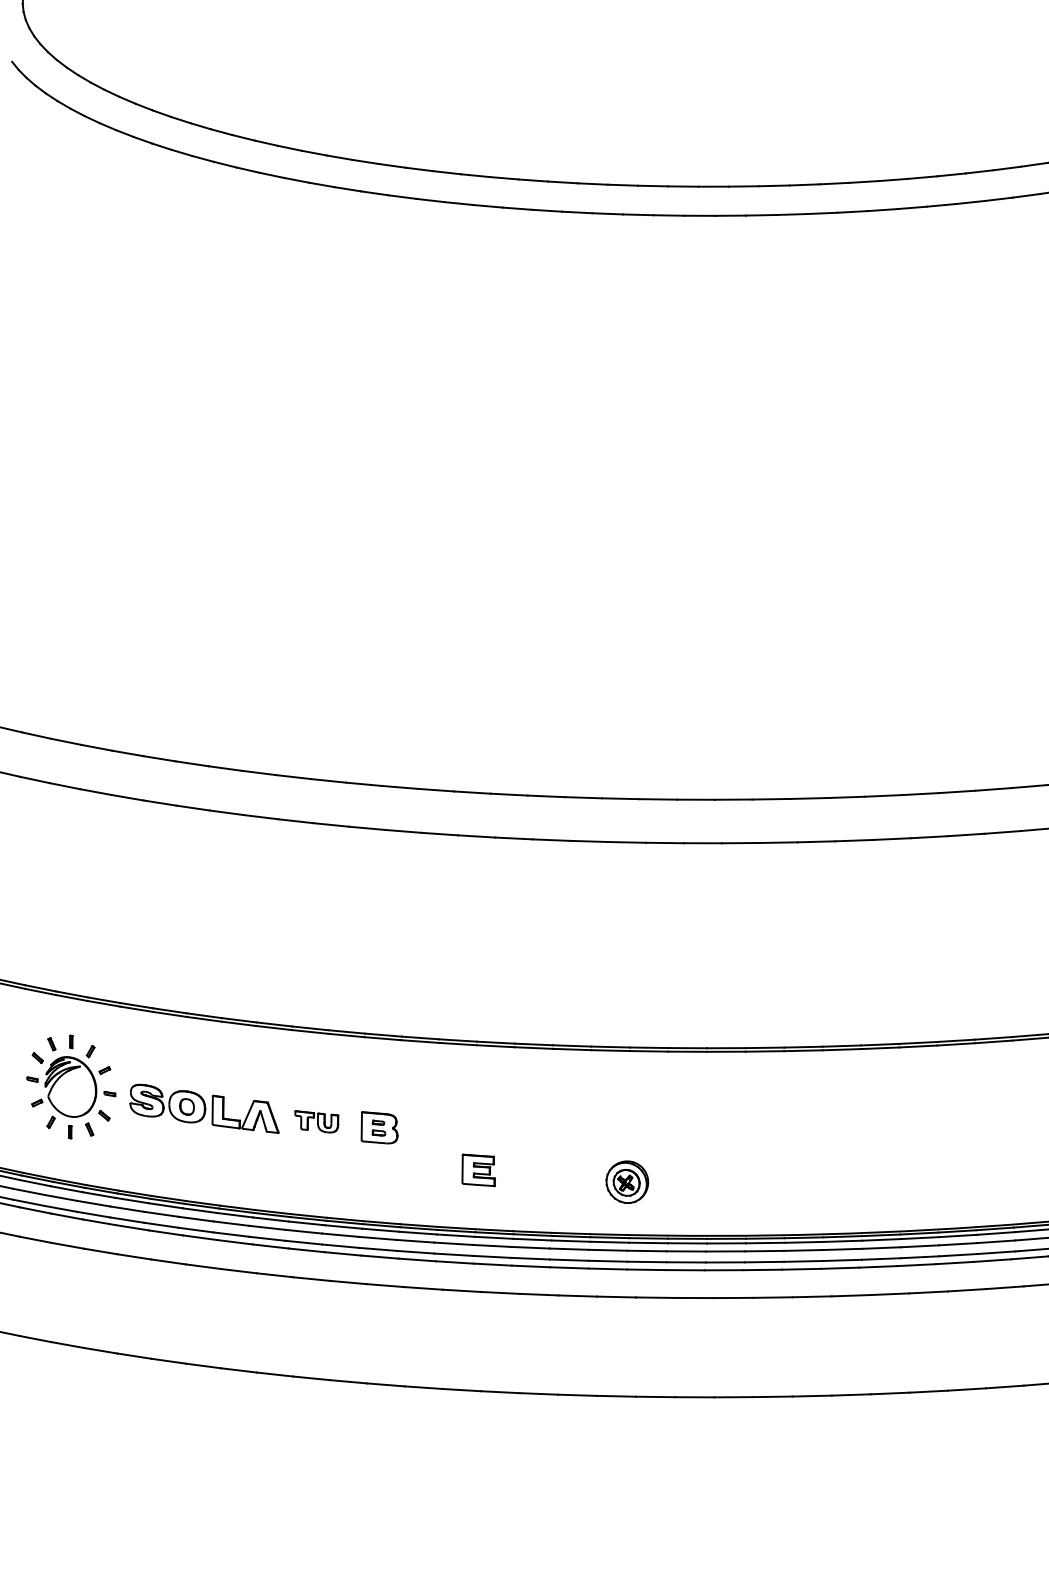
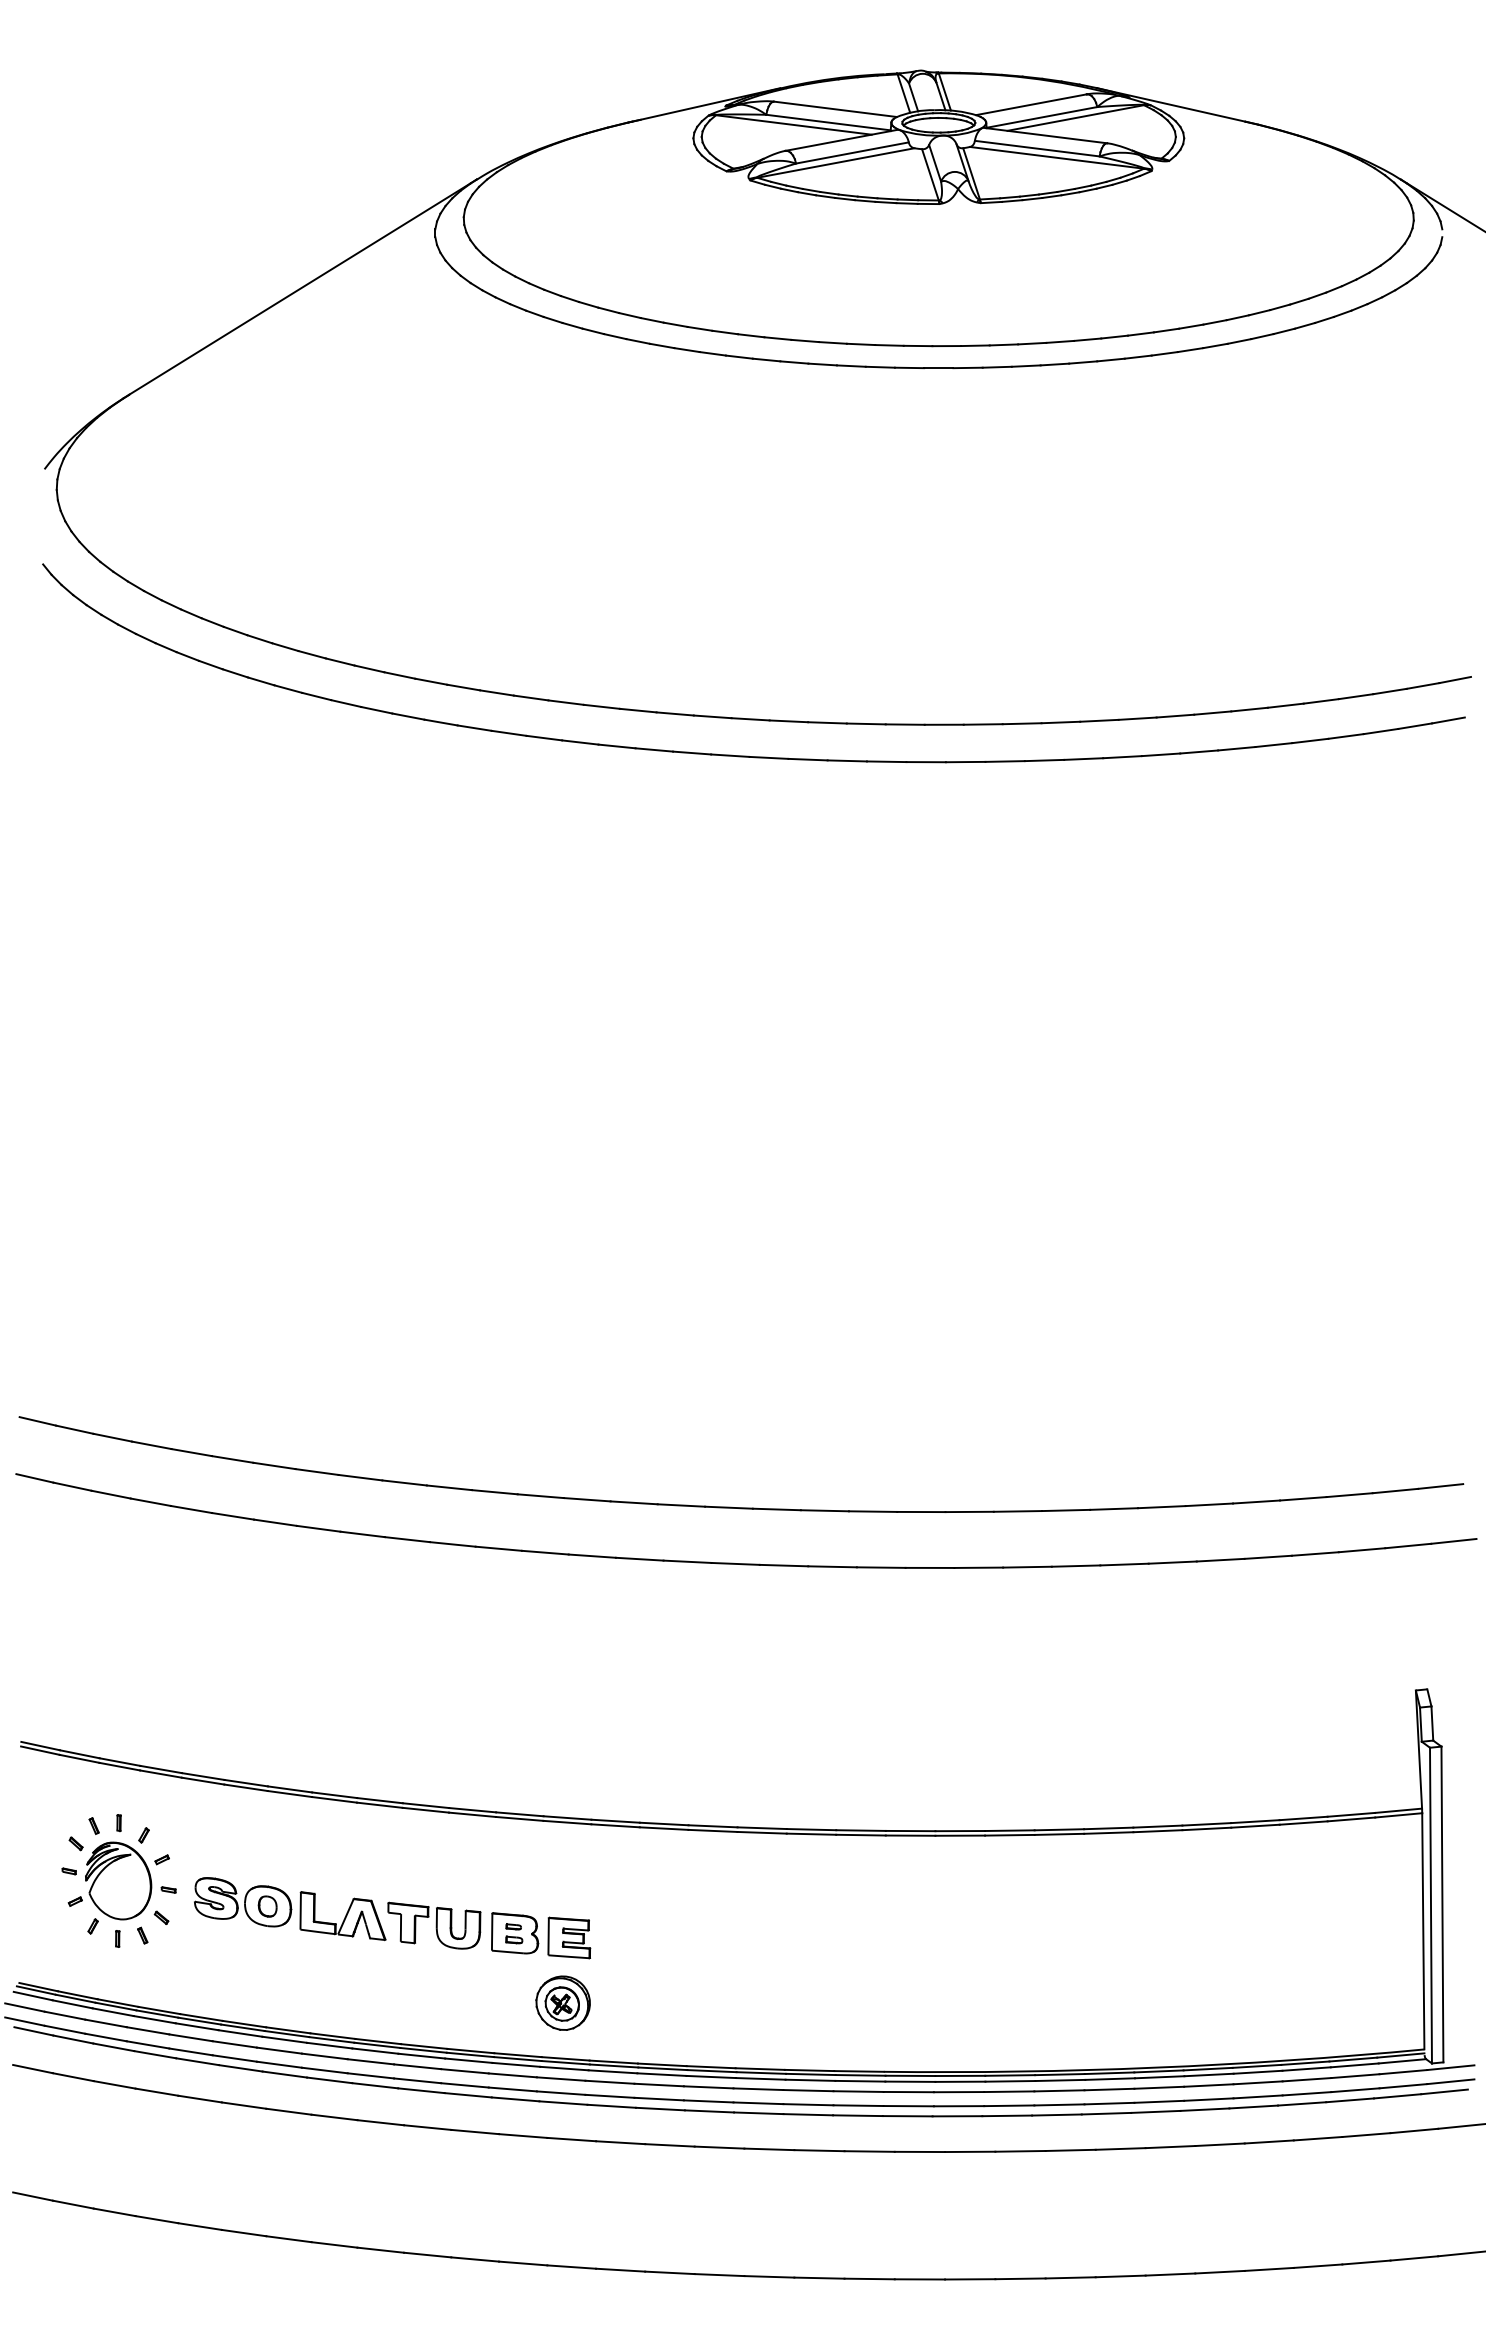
part: (316, 1121) -> (434, 1925), size x1.67
part: (478, 1169) -> (569, 1937), moved
part: (626, 1181) -> (562, 2002), moved

